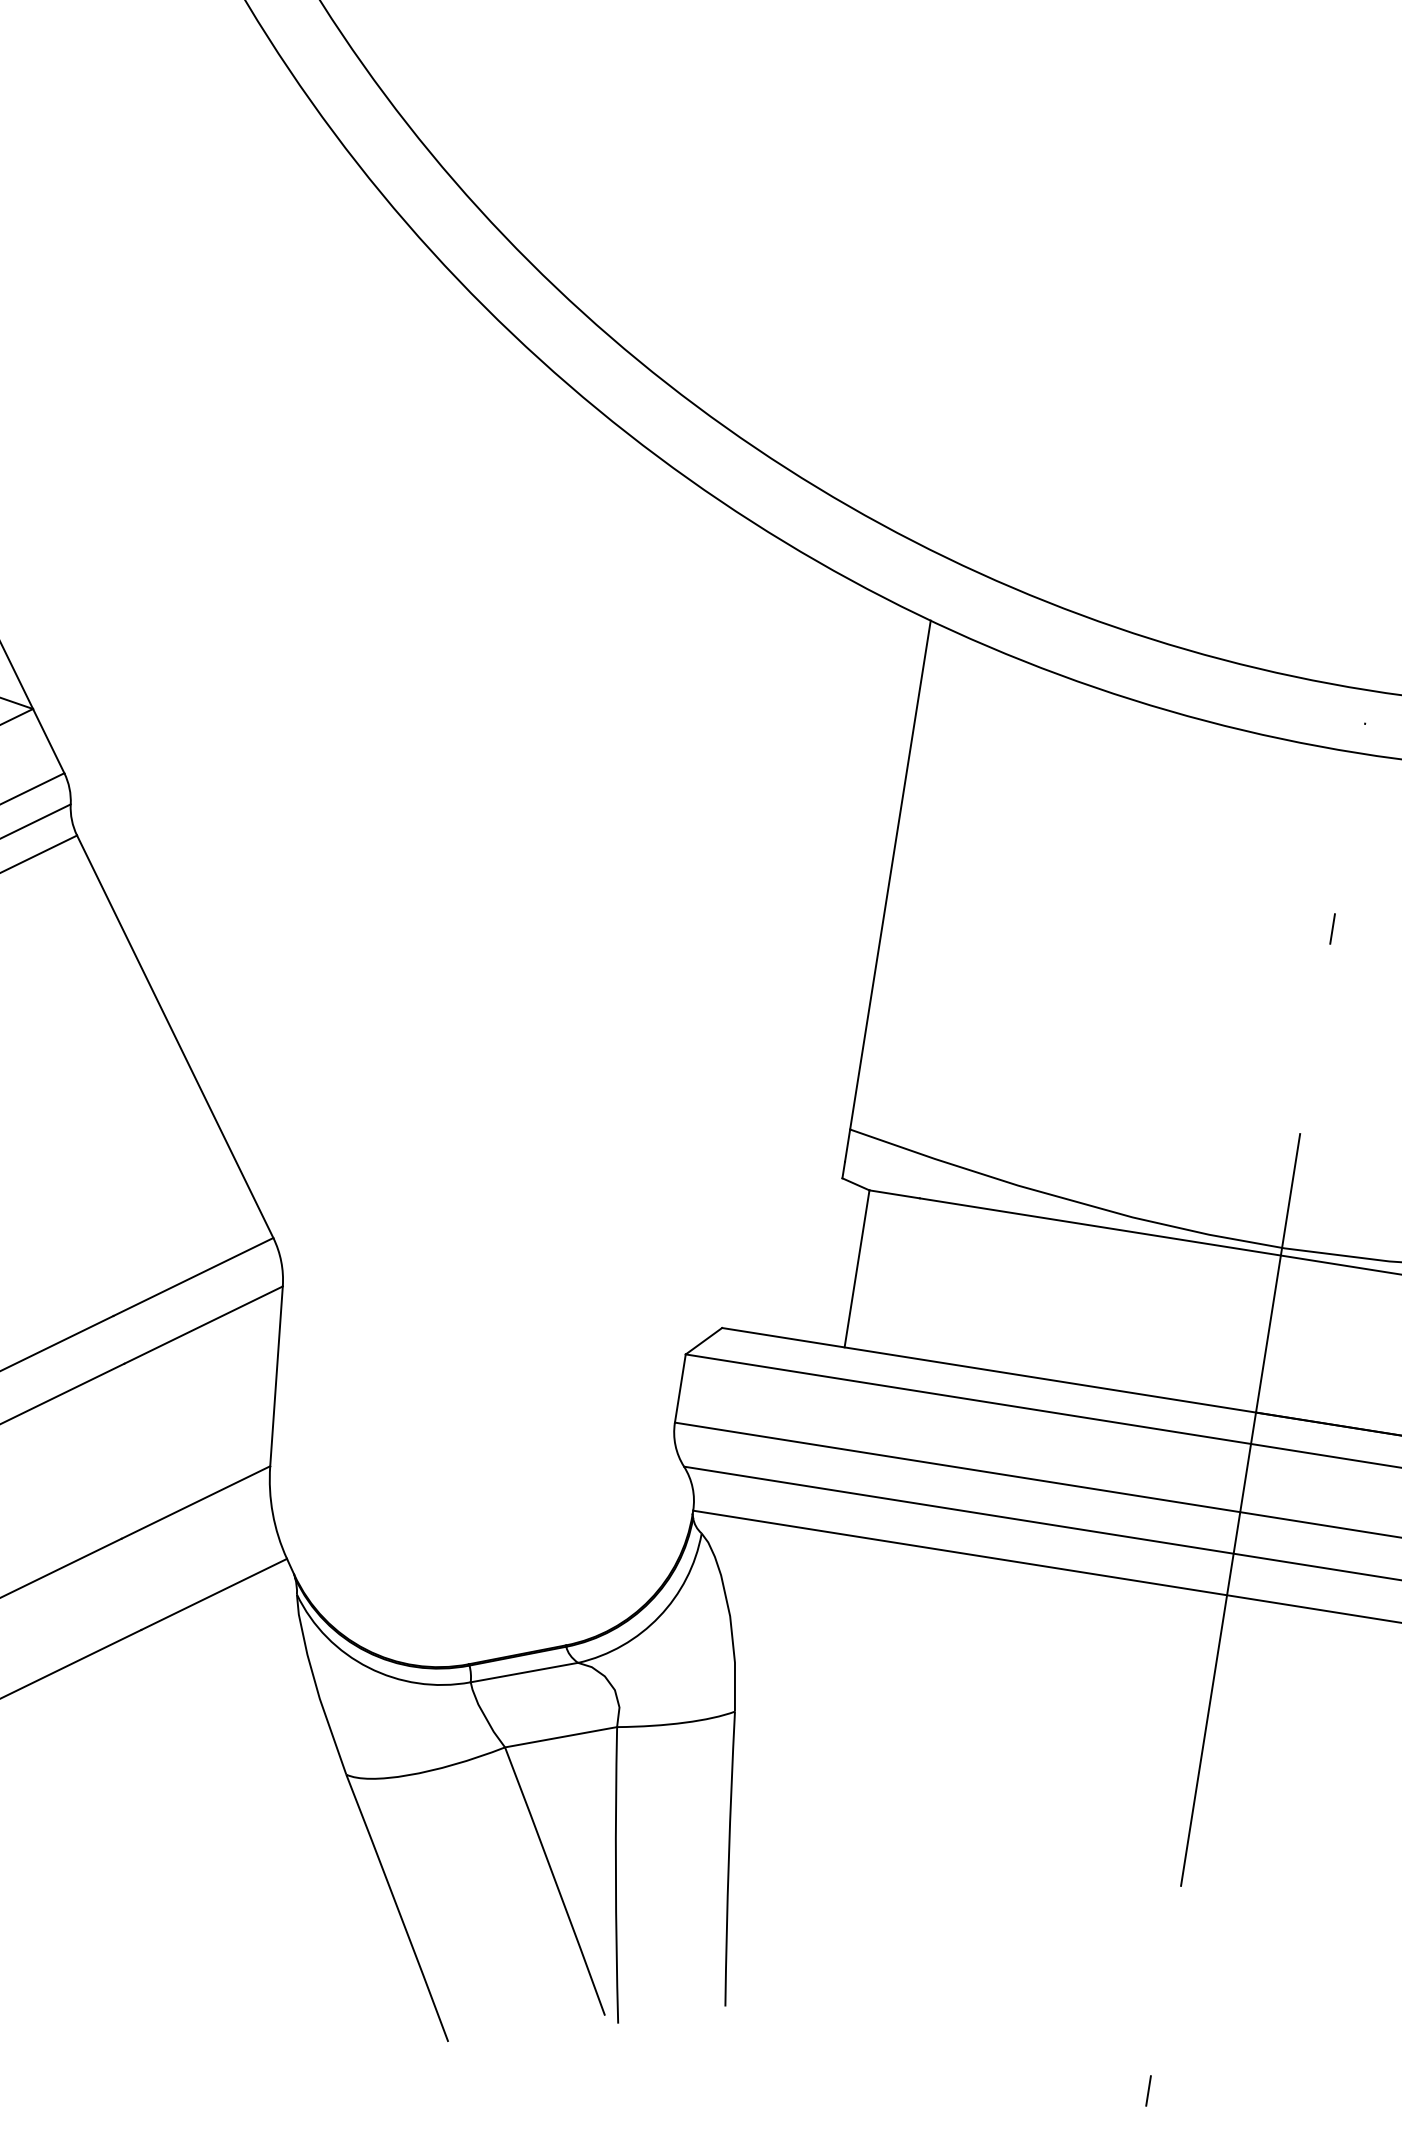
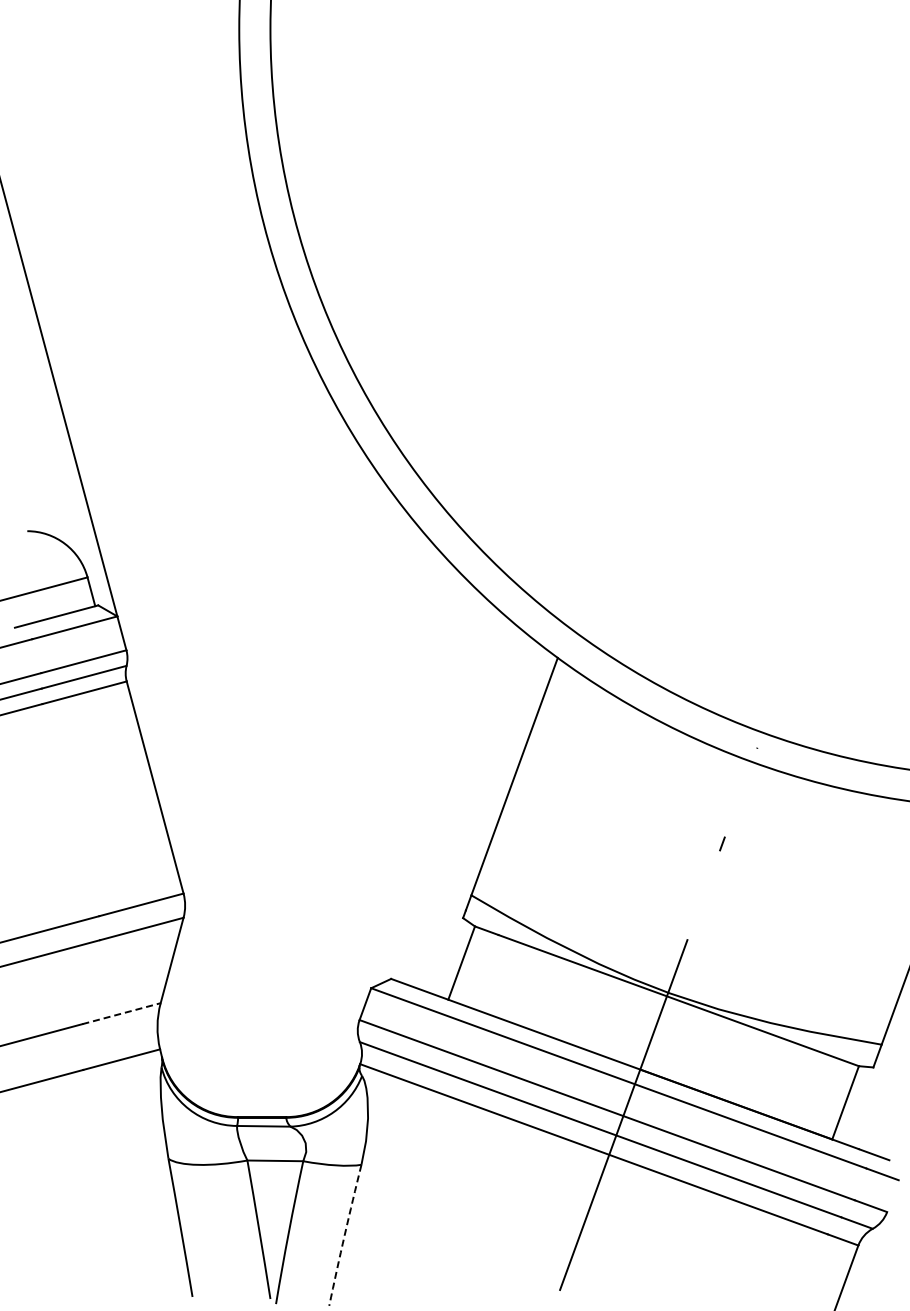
line: (195, 1502) -> (121, 1013), solid -> dashed
arc: (728, 1859) -> (344, 1235), solid -> dashed

